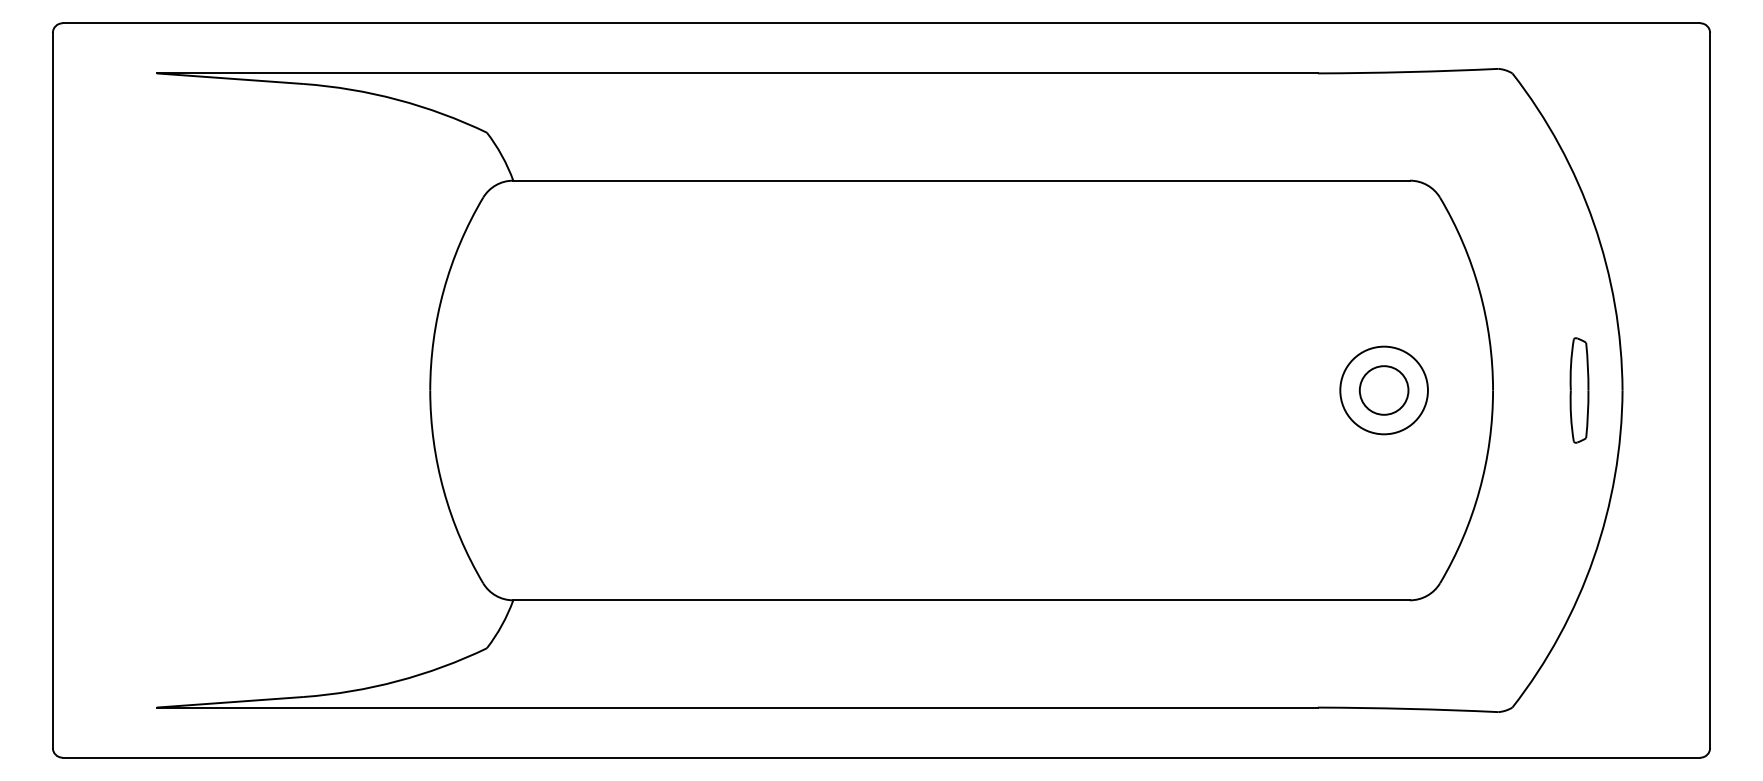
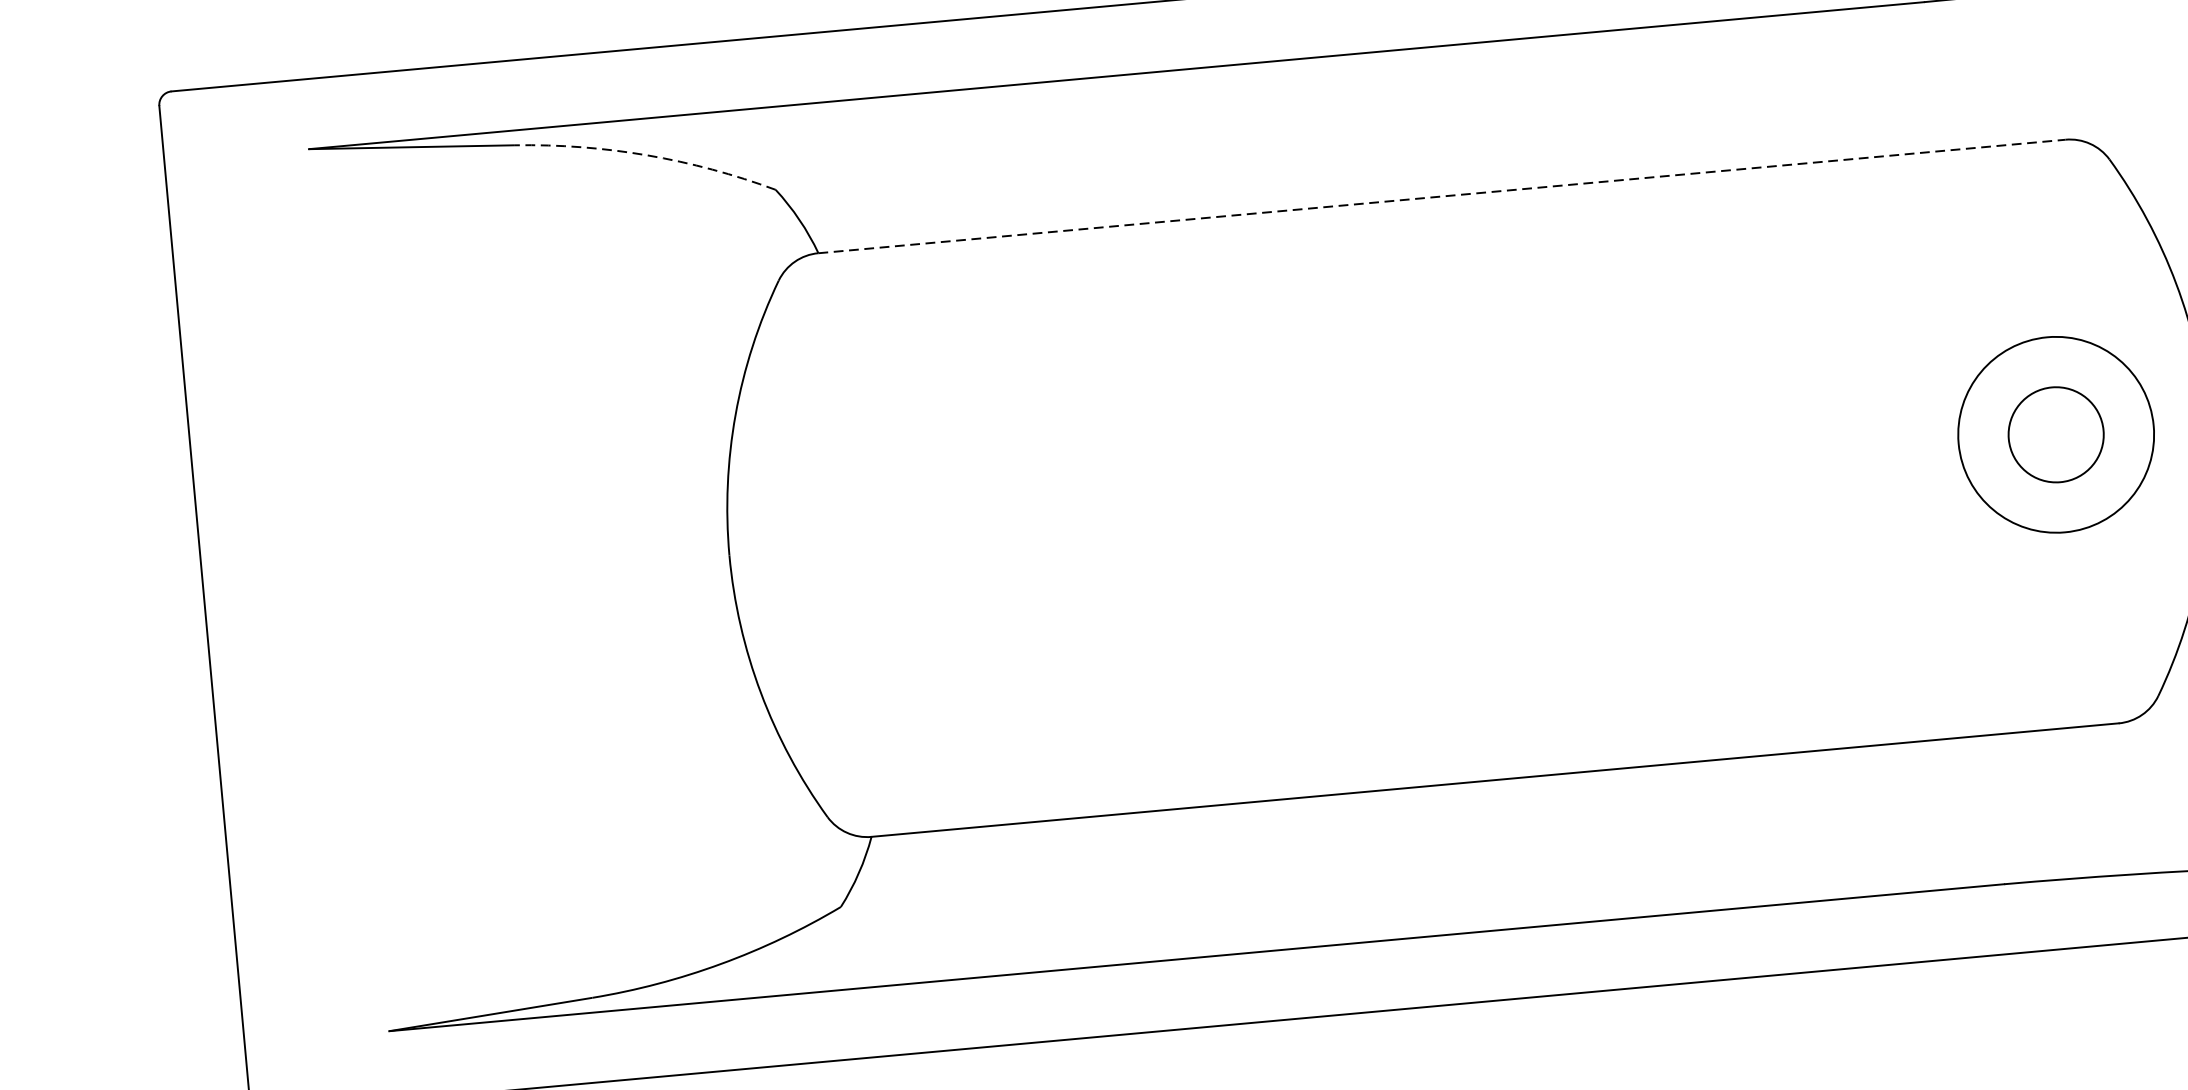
arc: (397, 99) -> (647, 154), solid -> dashed
line: (962, 180) -> (1443, 196), solid -> dashed
circle: (1383, 390) -> (2055, 434), size x1.4
circle: (1383, 390) -> (2055, 434), size x1.6

